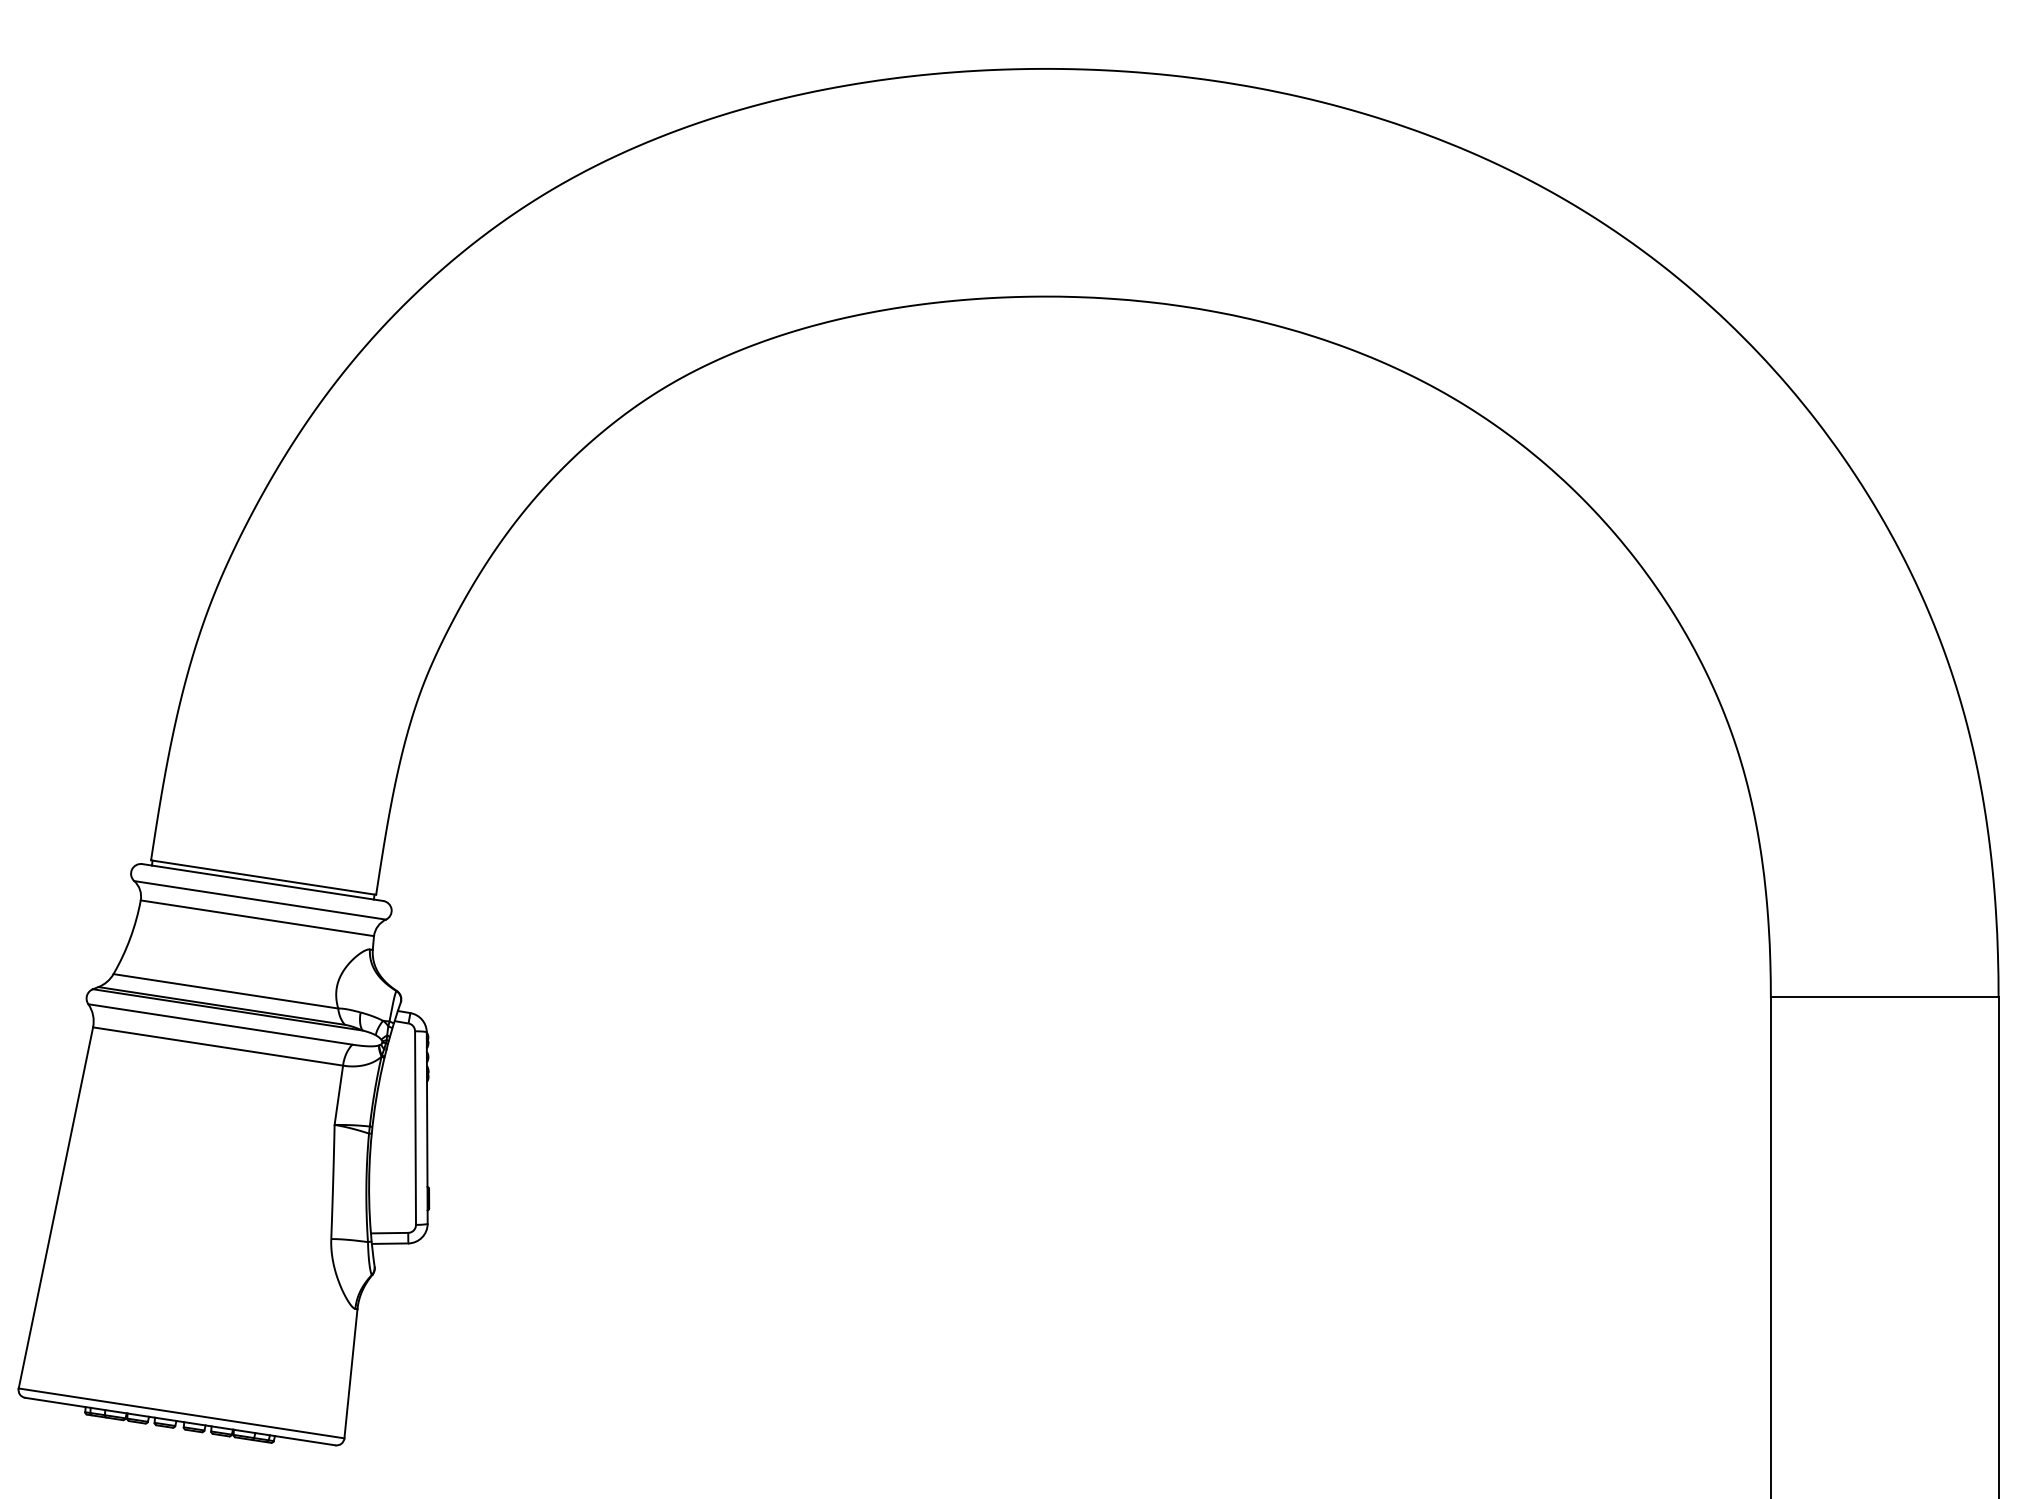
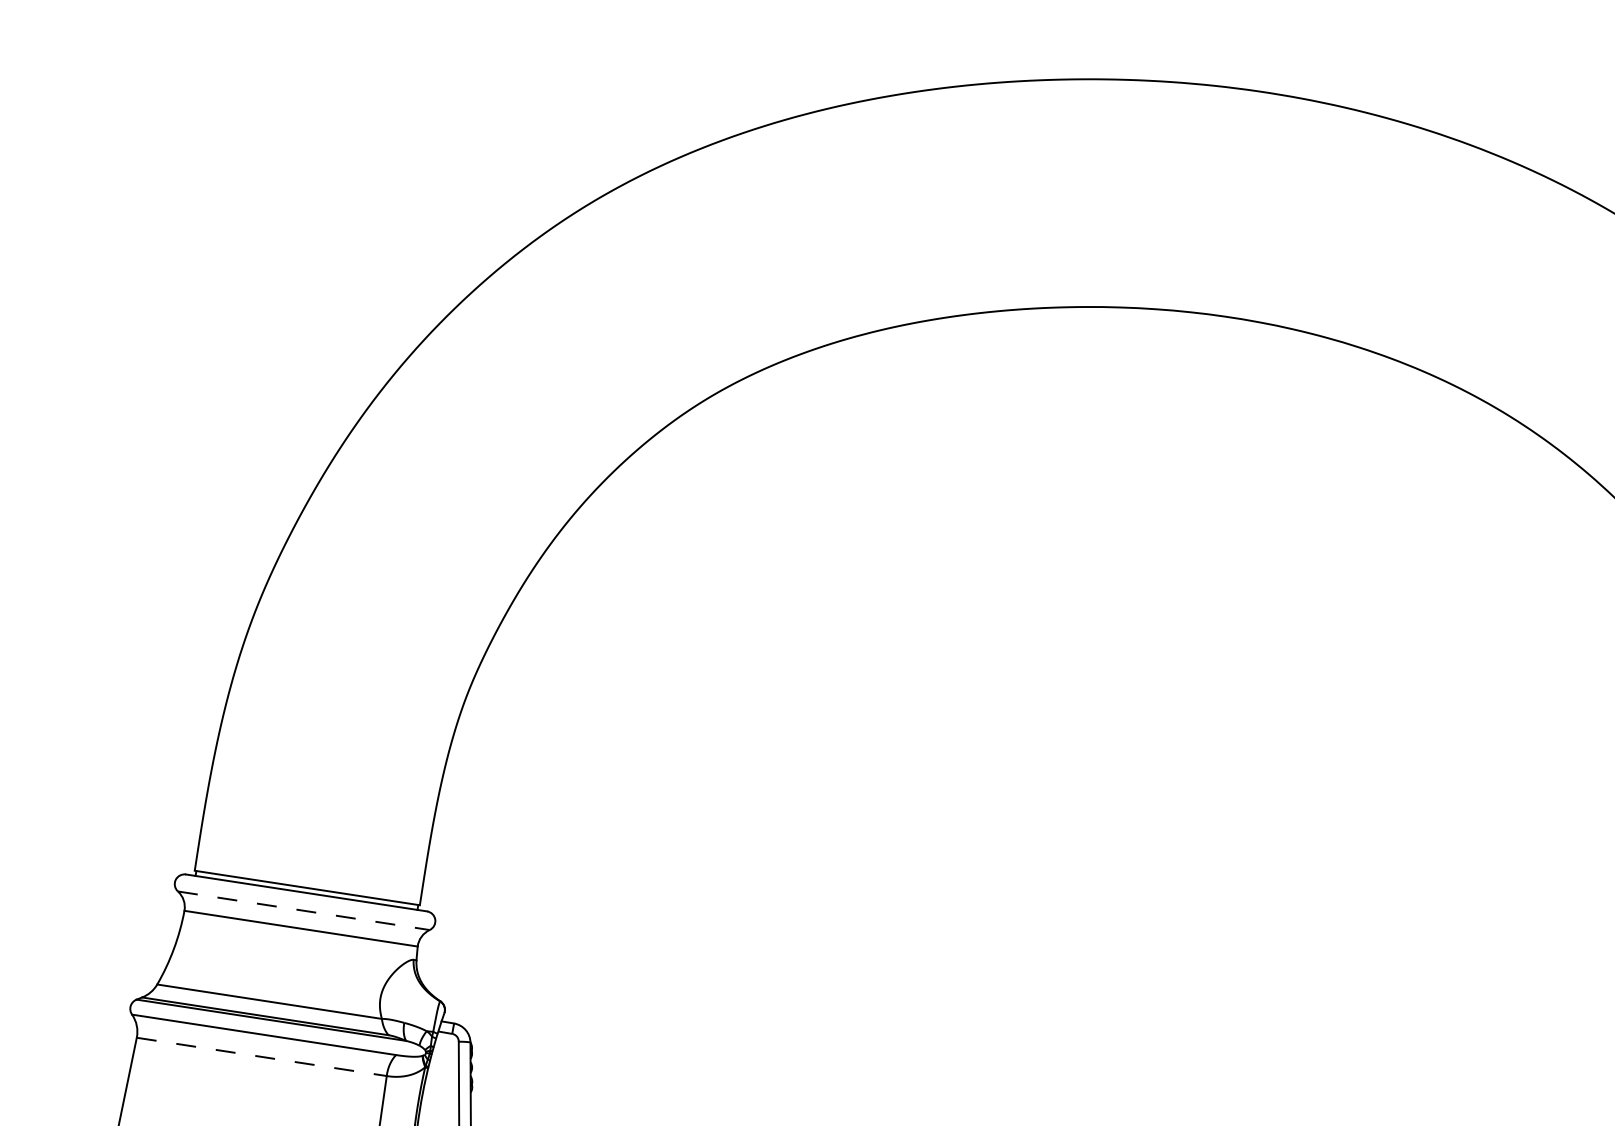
line: (260, 900) -> (304, 910), solid -> dashed
line: (218, 1046) -> (262, 1056), solid -> dashed

